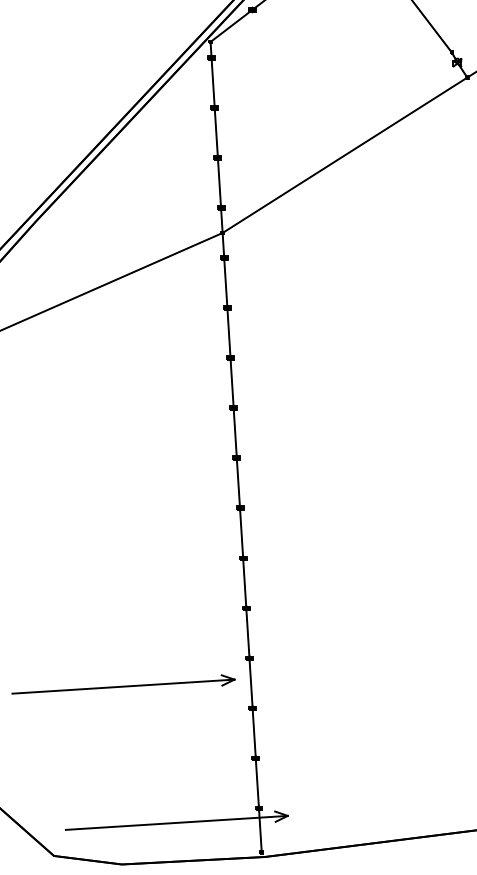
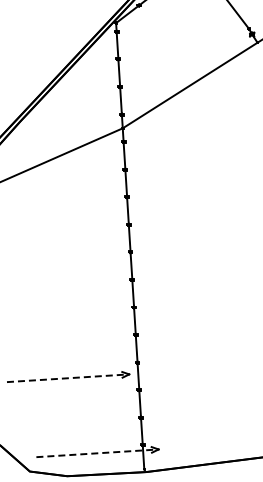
line: (124, 687) -> (68, 378), solid -> dashed
line: (178, 823) -> (98, 453), solid -> dashed

